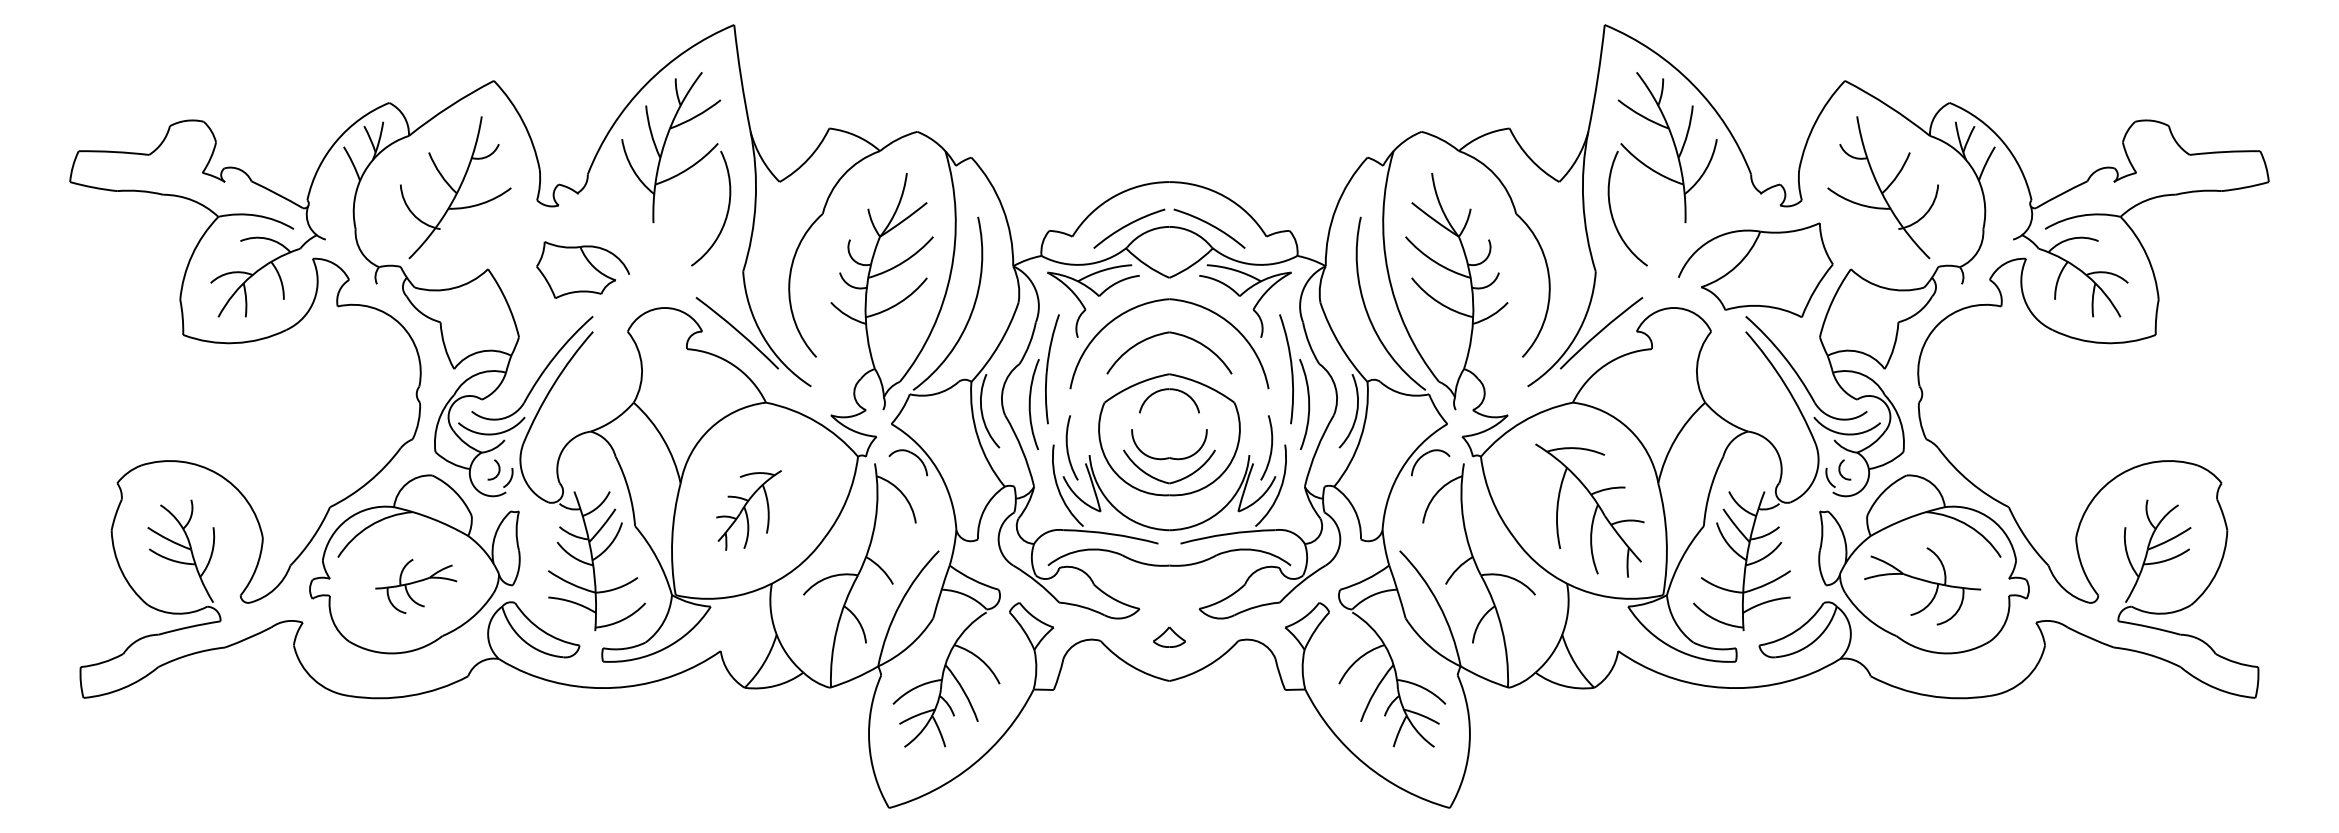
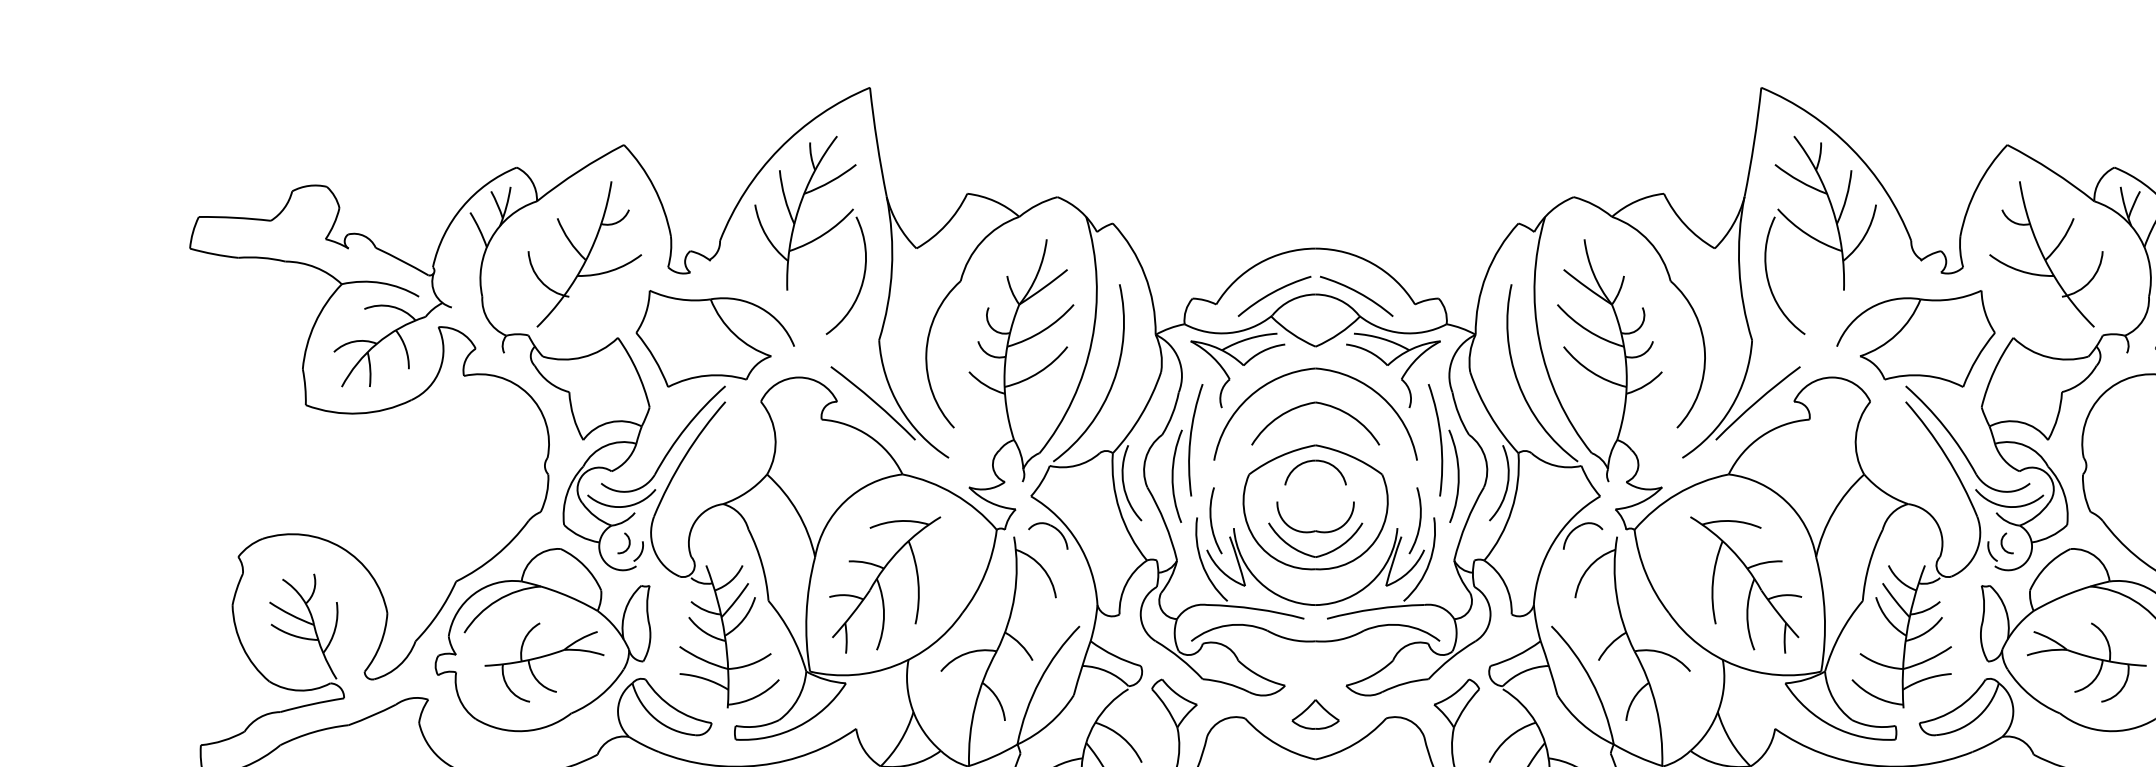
part: (582, 269) -> (714, 338), size x1.67
part: (748, 510) -> (884, 584), size x1.67
part: (415, 586) -> (543, 662), size x1.43
part: (1169, 637) -> (1315, 714), size x1.43

